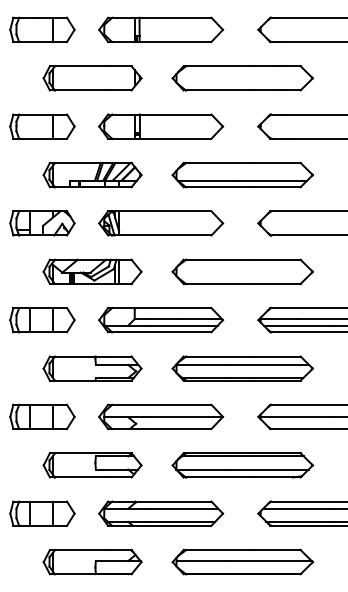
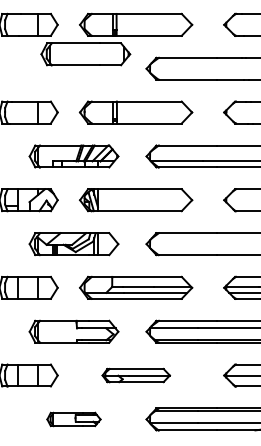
part: (92, 78) -> (85, 54), moved
part: (161, 416) -> (136, 375), size x0.6
part: (92, 465) -> (73, 419), size x0.6

